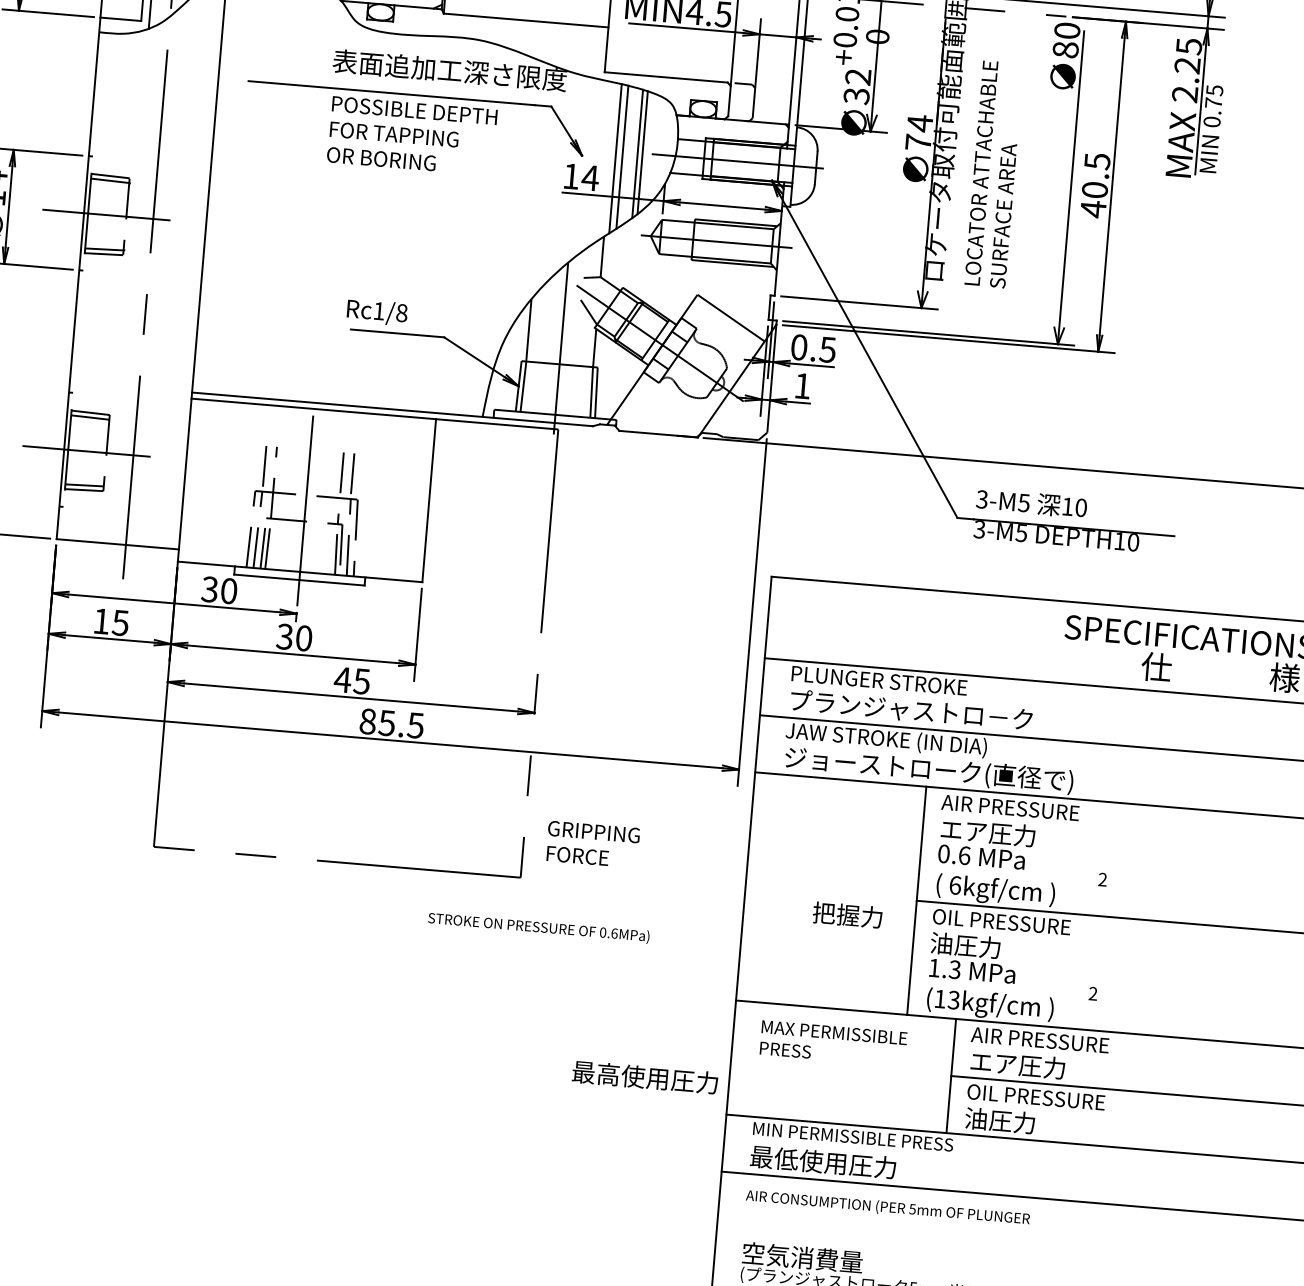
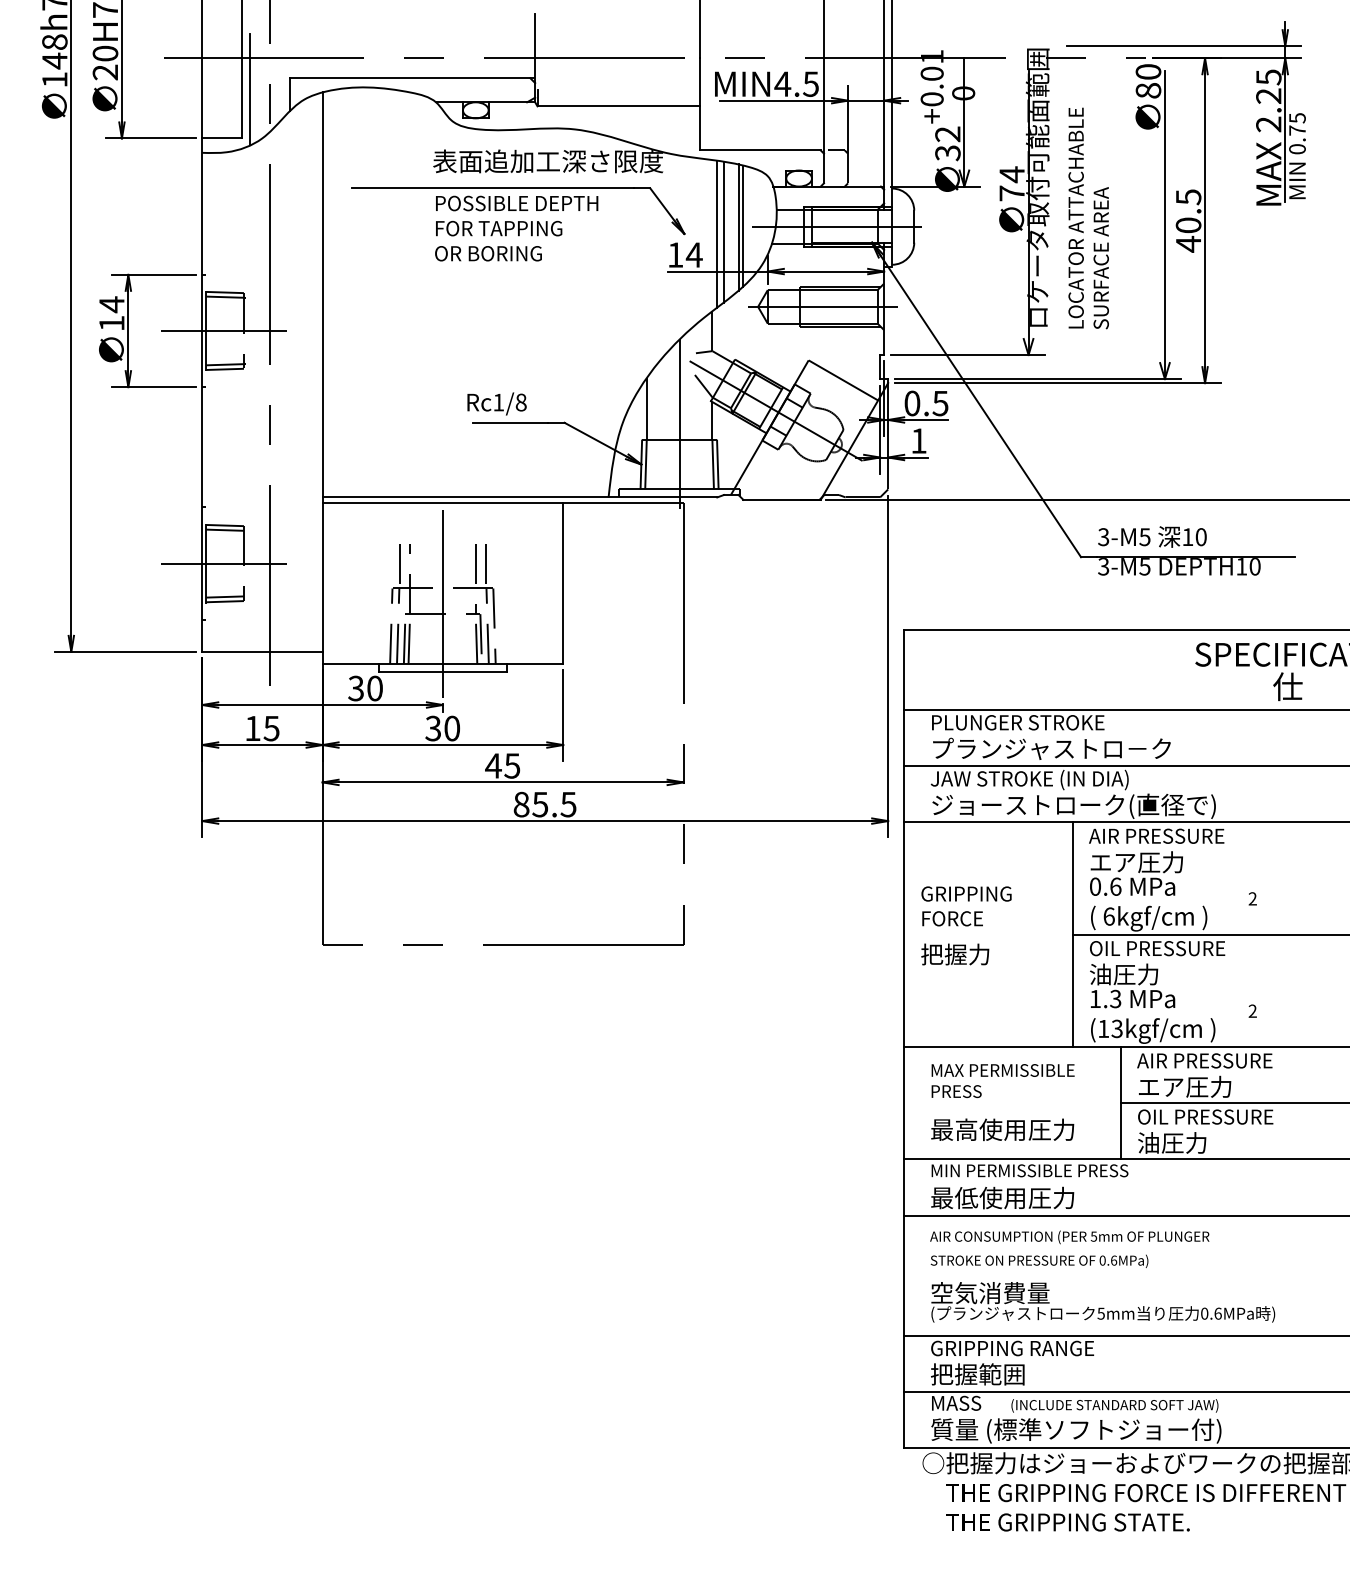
text: (592, 844) -> (966, 906), moved
text: (847, 915) -> (955, 954), moved
text: (538, 927) -> (1039, 1260), moved
text: (644, 1077) -> (1002, 1129), moved

